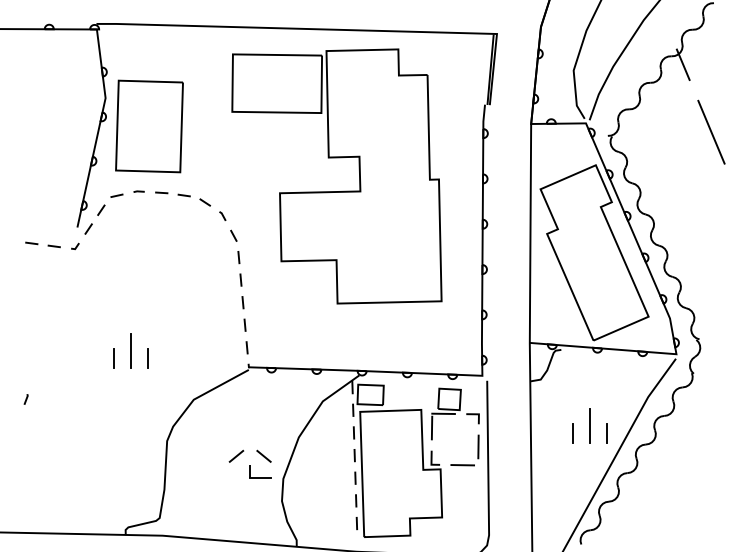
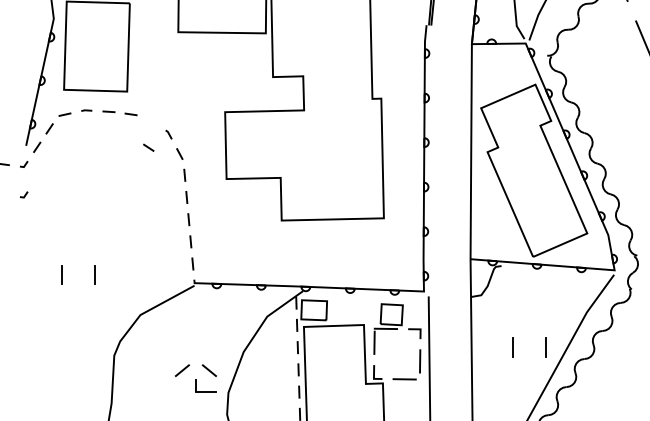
line: (204, 202) -> (148, 147), moved
line: (75, 277) -> (24, 194), added
line: (130, 351) -> (78, 267), removed
line: (589, 425) -> (529, 340), removed

